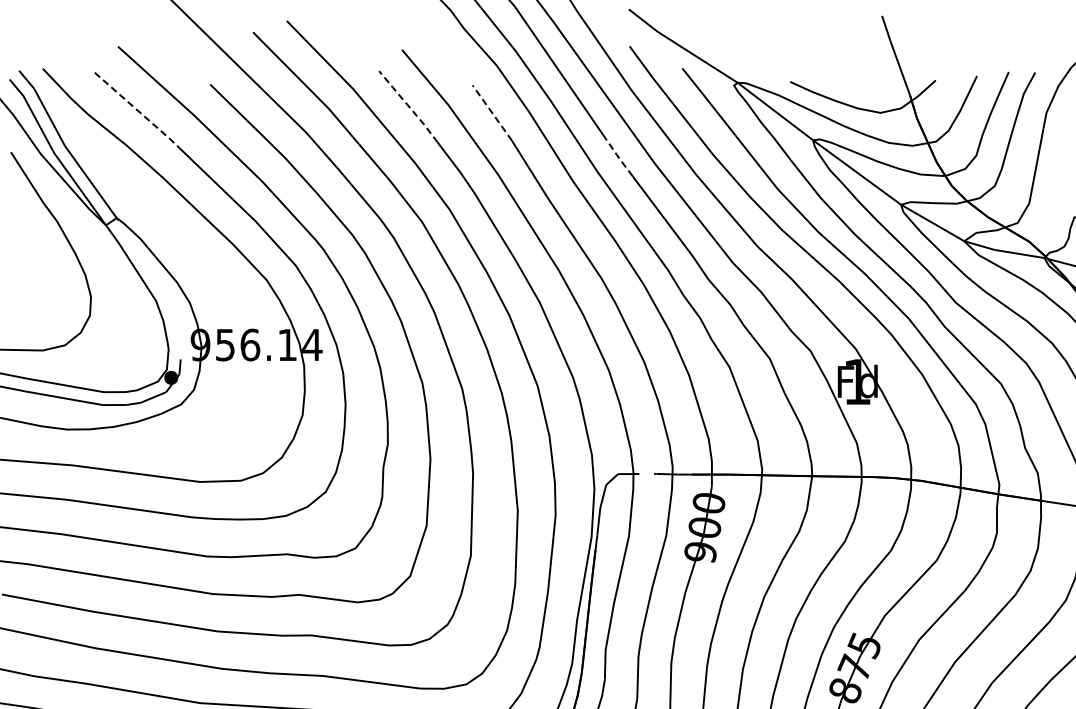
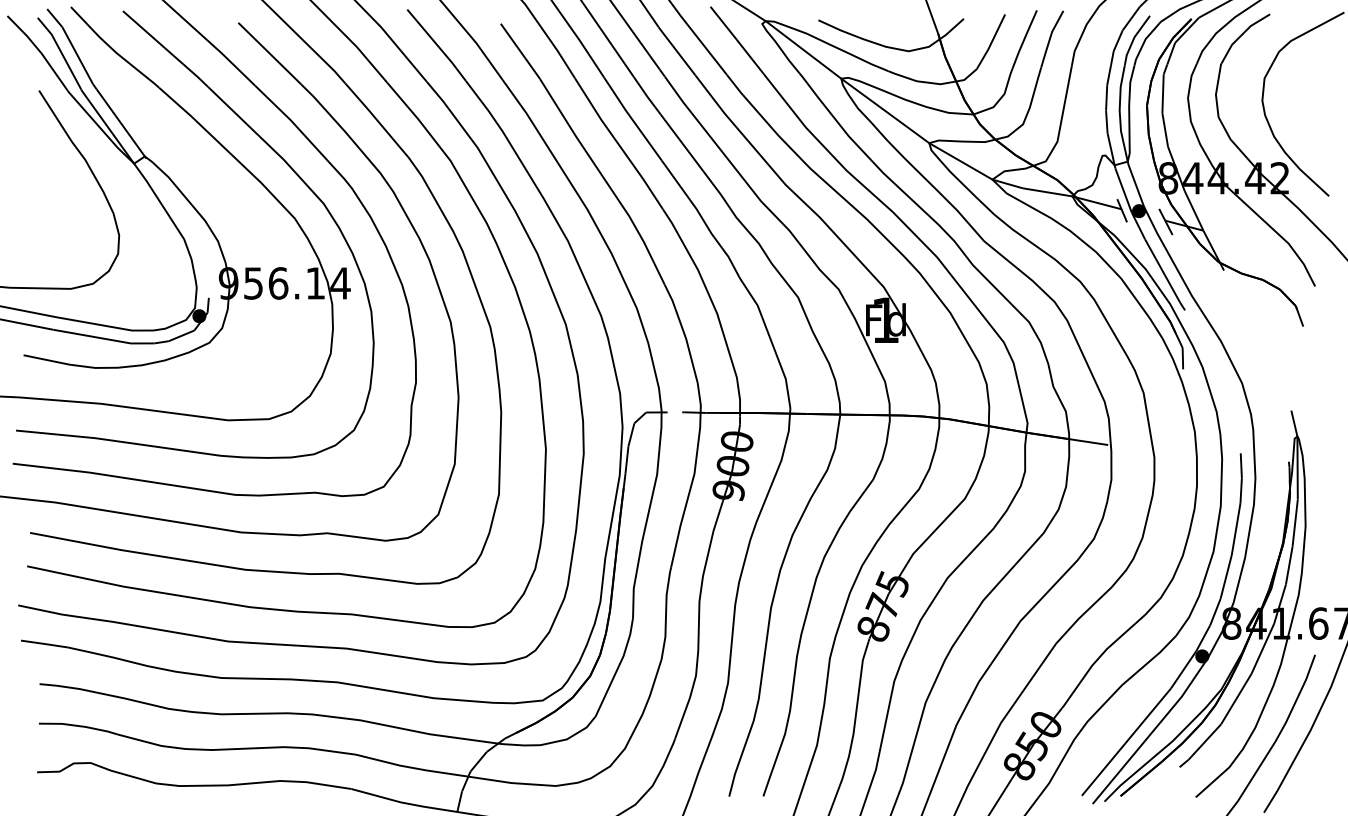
line: (409, 107) -> (437, 45), dashed -> solid
line: (138, 111) -> (166, 49), dashed -> solid
line: (492, 113) -> (520, 51), dashed -> solid
line: (619, 158) -> (647, 96), dashed -> solid

